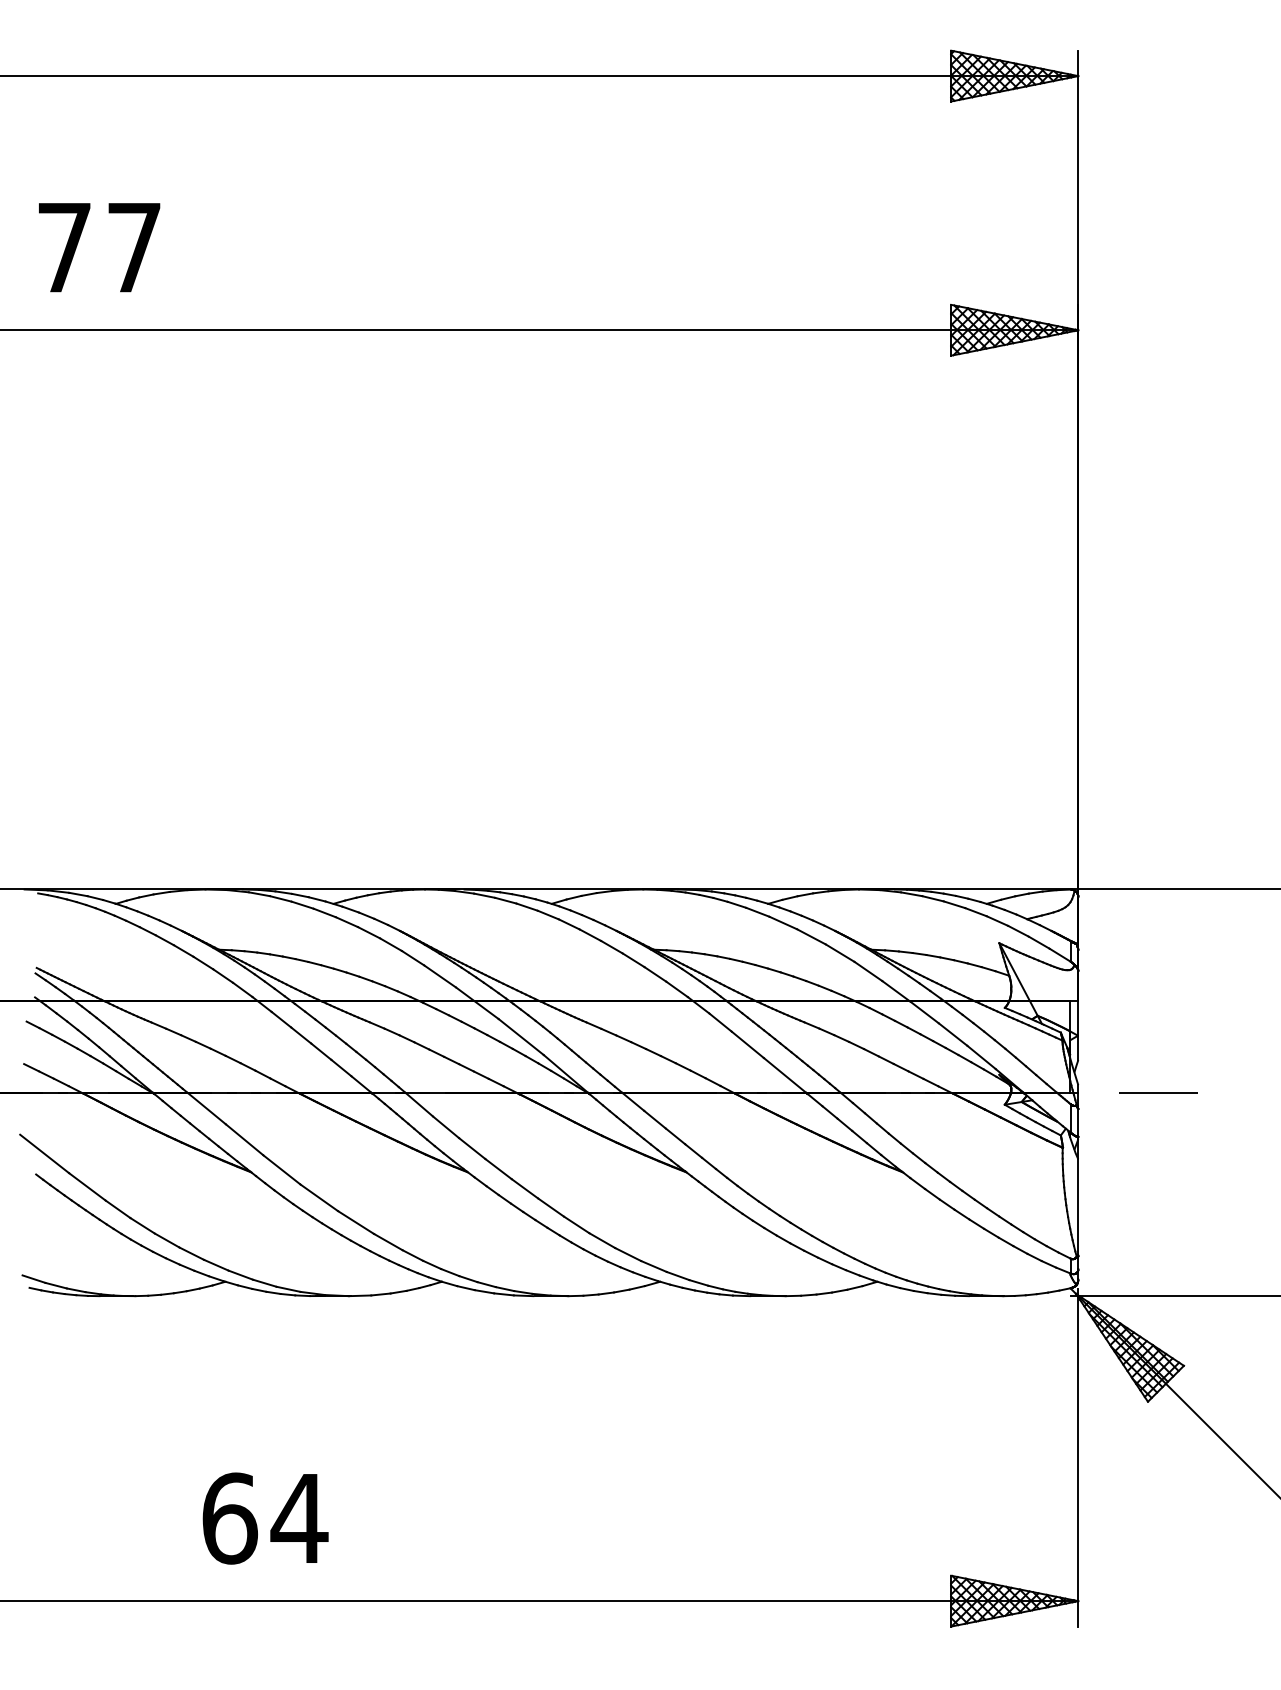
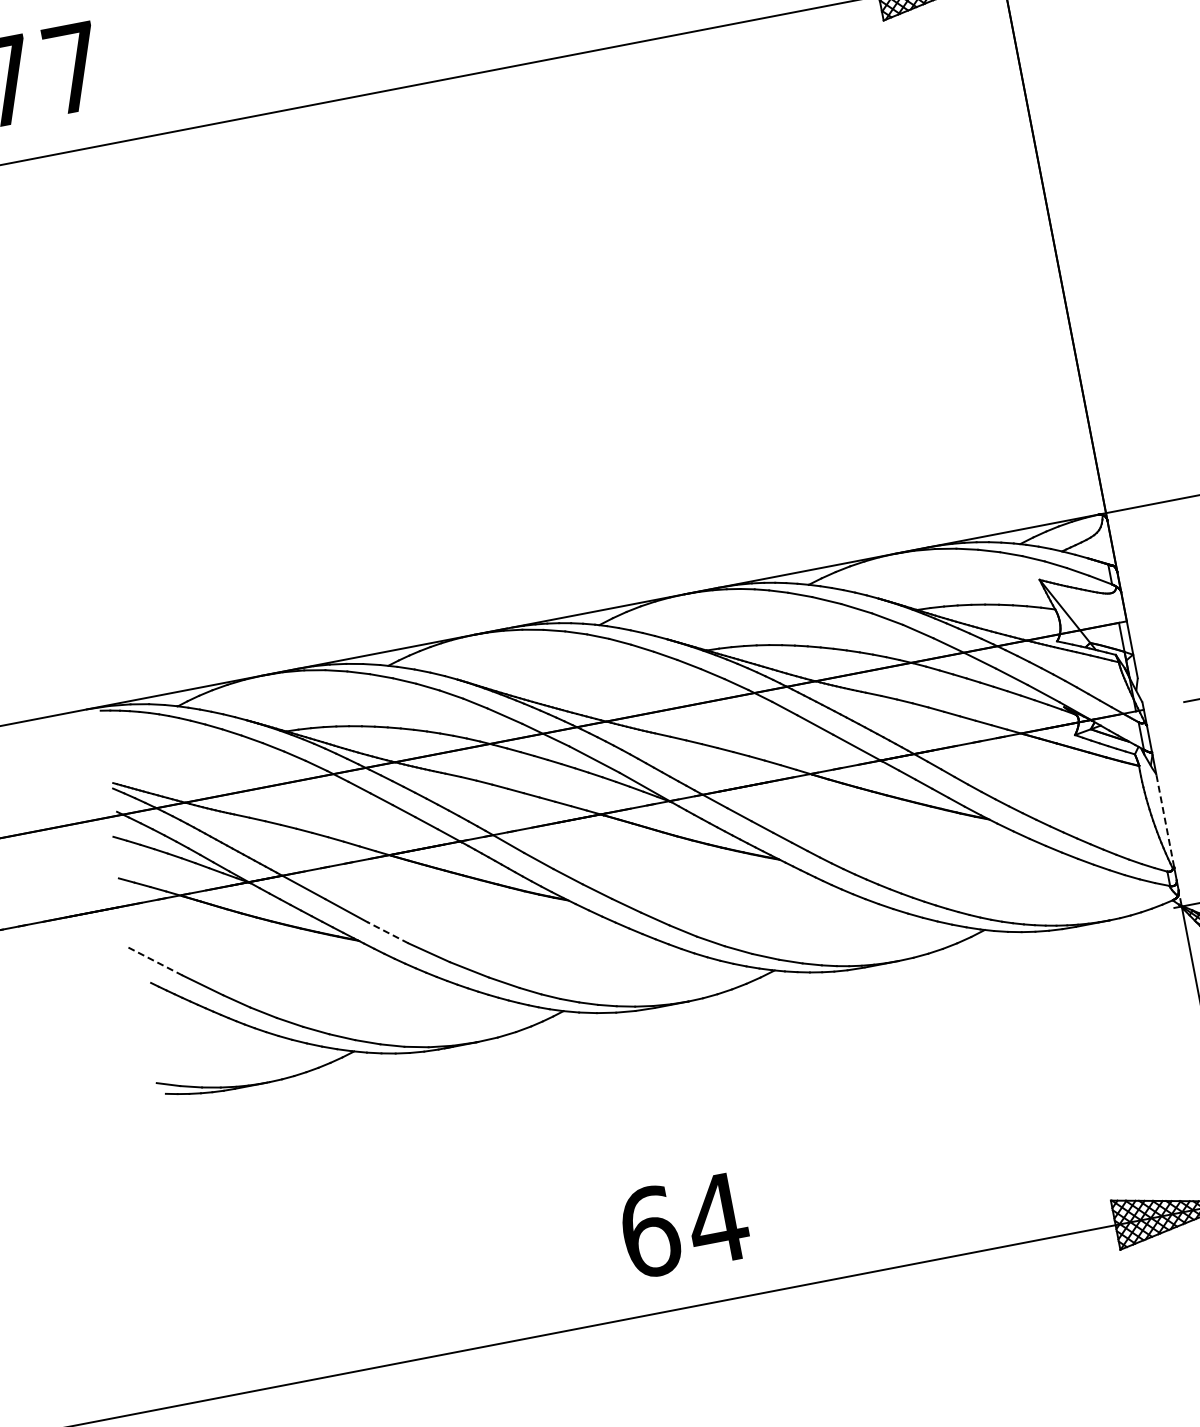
line: (44, 1153) -> (155, 961), solid -> dashed
line: (281, 1169) -> (387, 932), solid -> dashed
line: (1078, 1207) -> (1165, 820), solid -> dashed
text: (265, 1518) -> (684, 1225), moved

